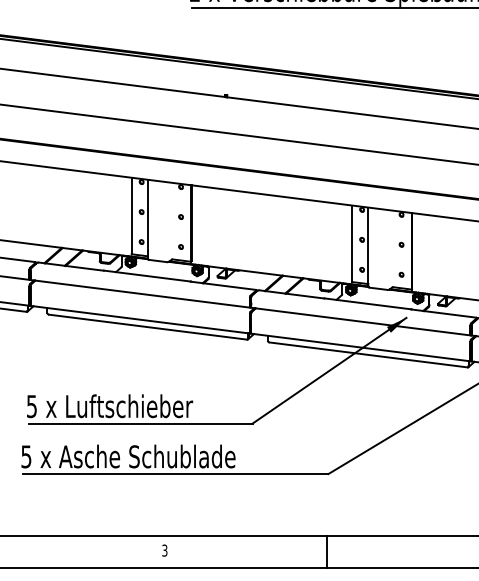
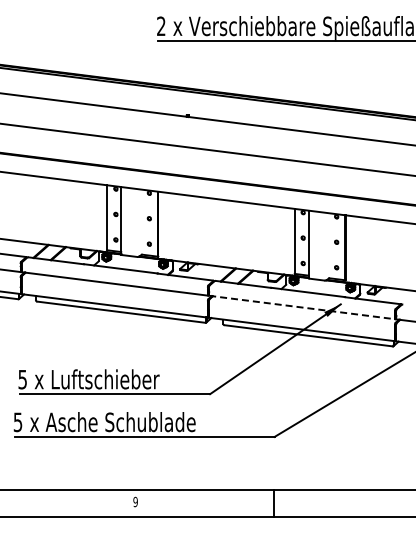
line: (361, 321) -> (302, 307), solid -> dashed
text: (164, 550) -> (135, 501), 3 -> 9

